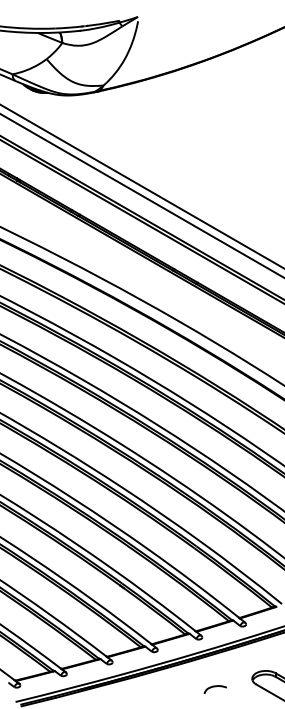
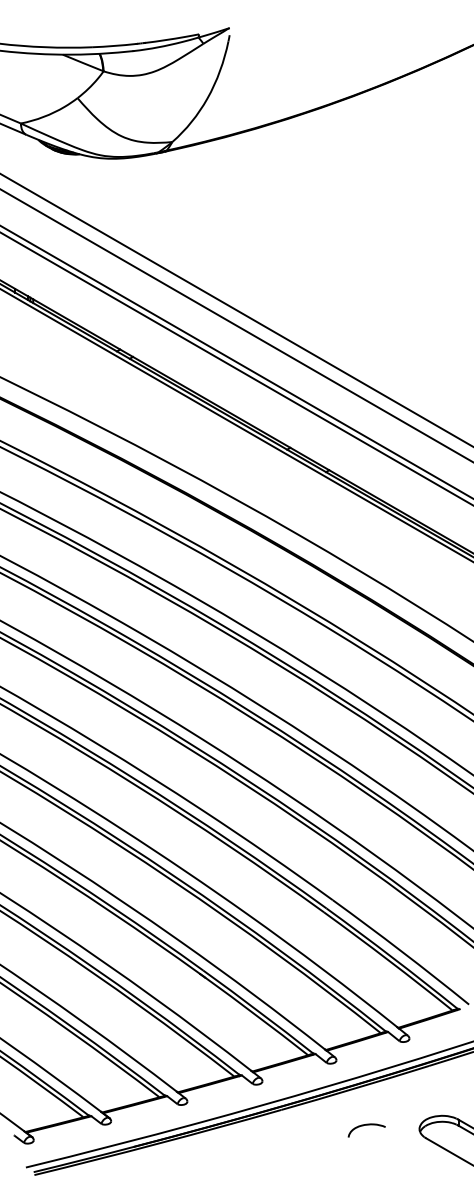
curve: (214, 687) -> (365, 1126), moved

